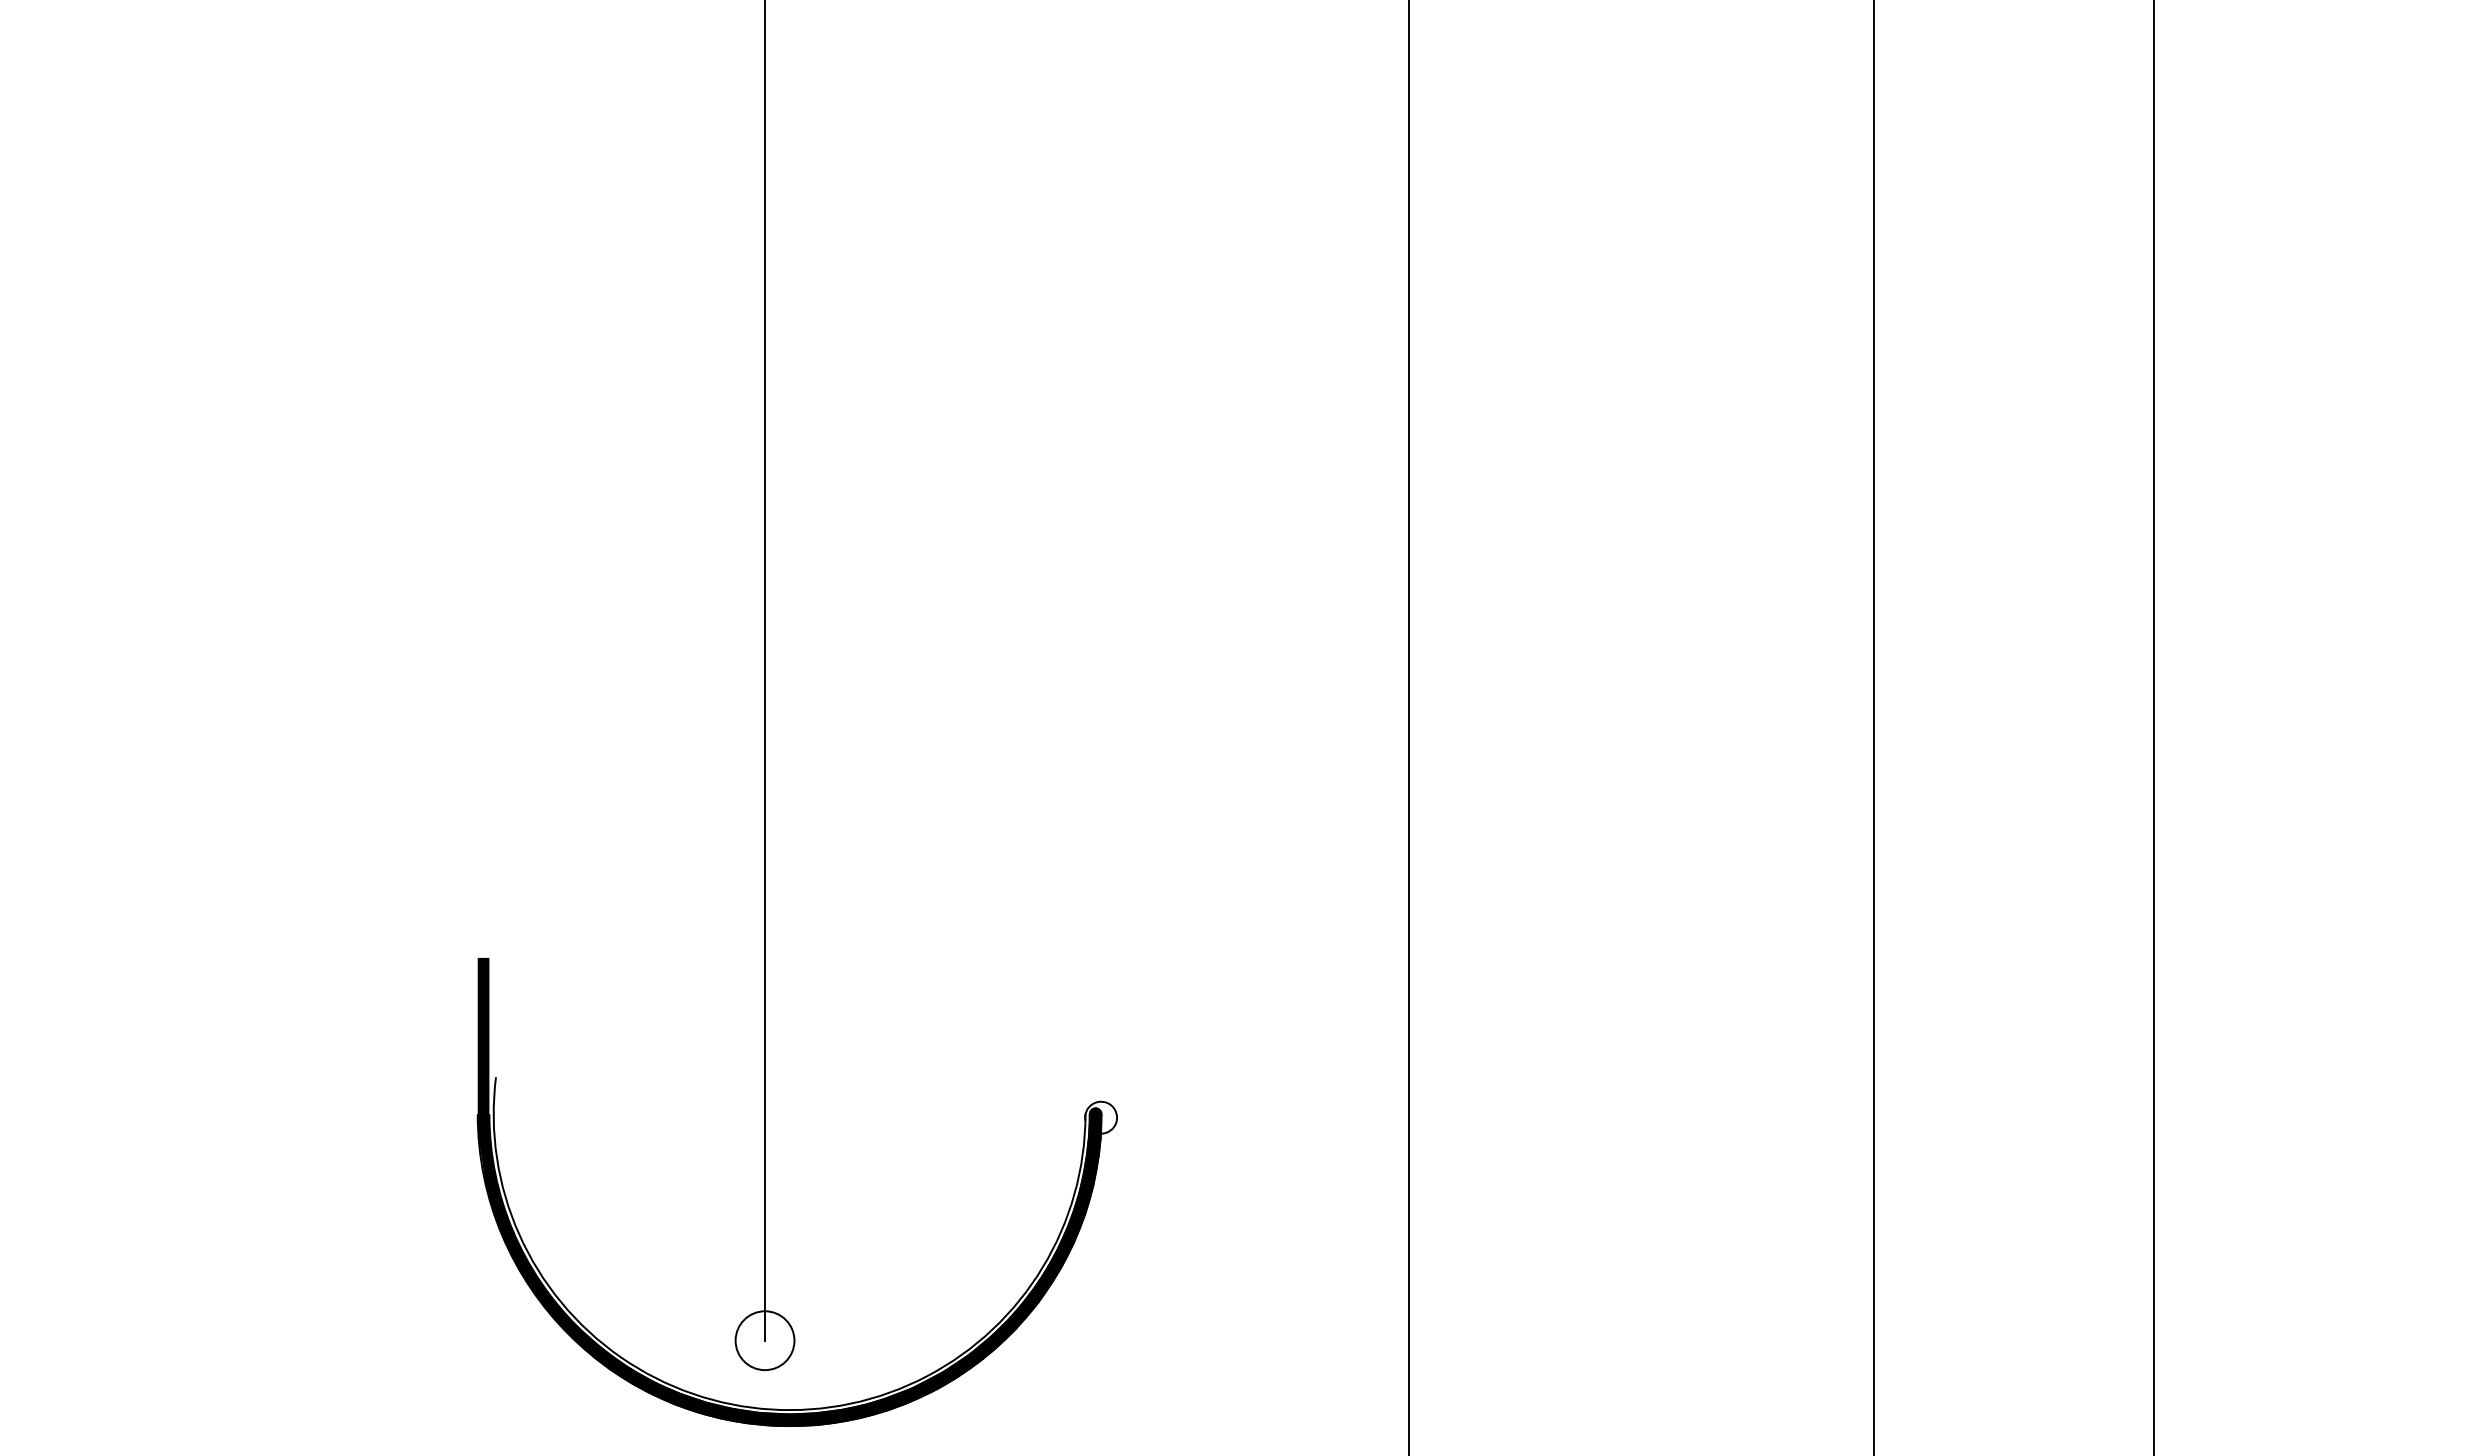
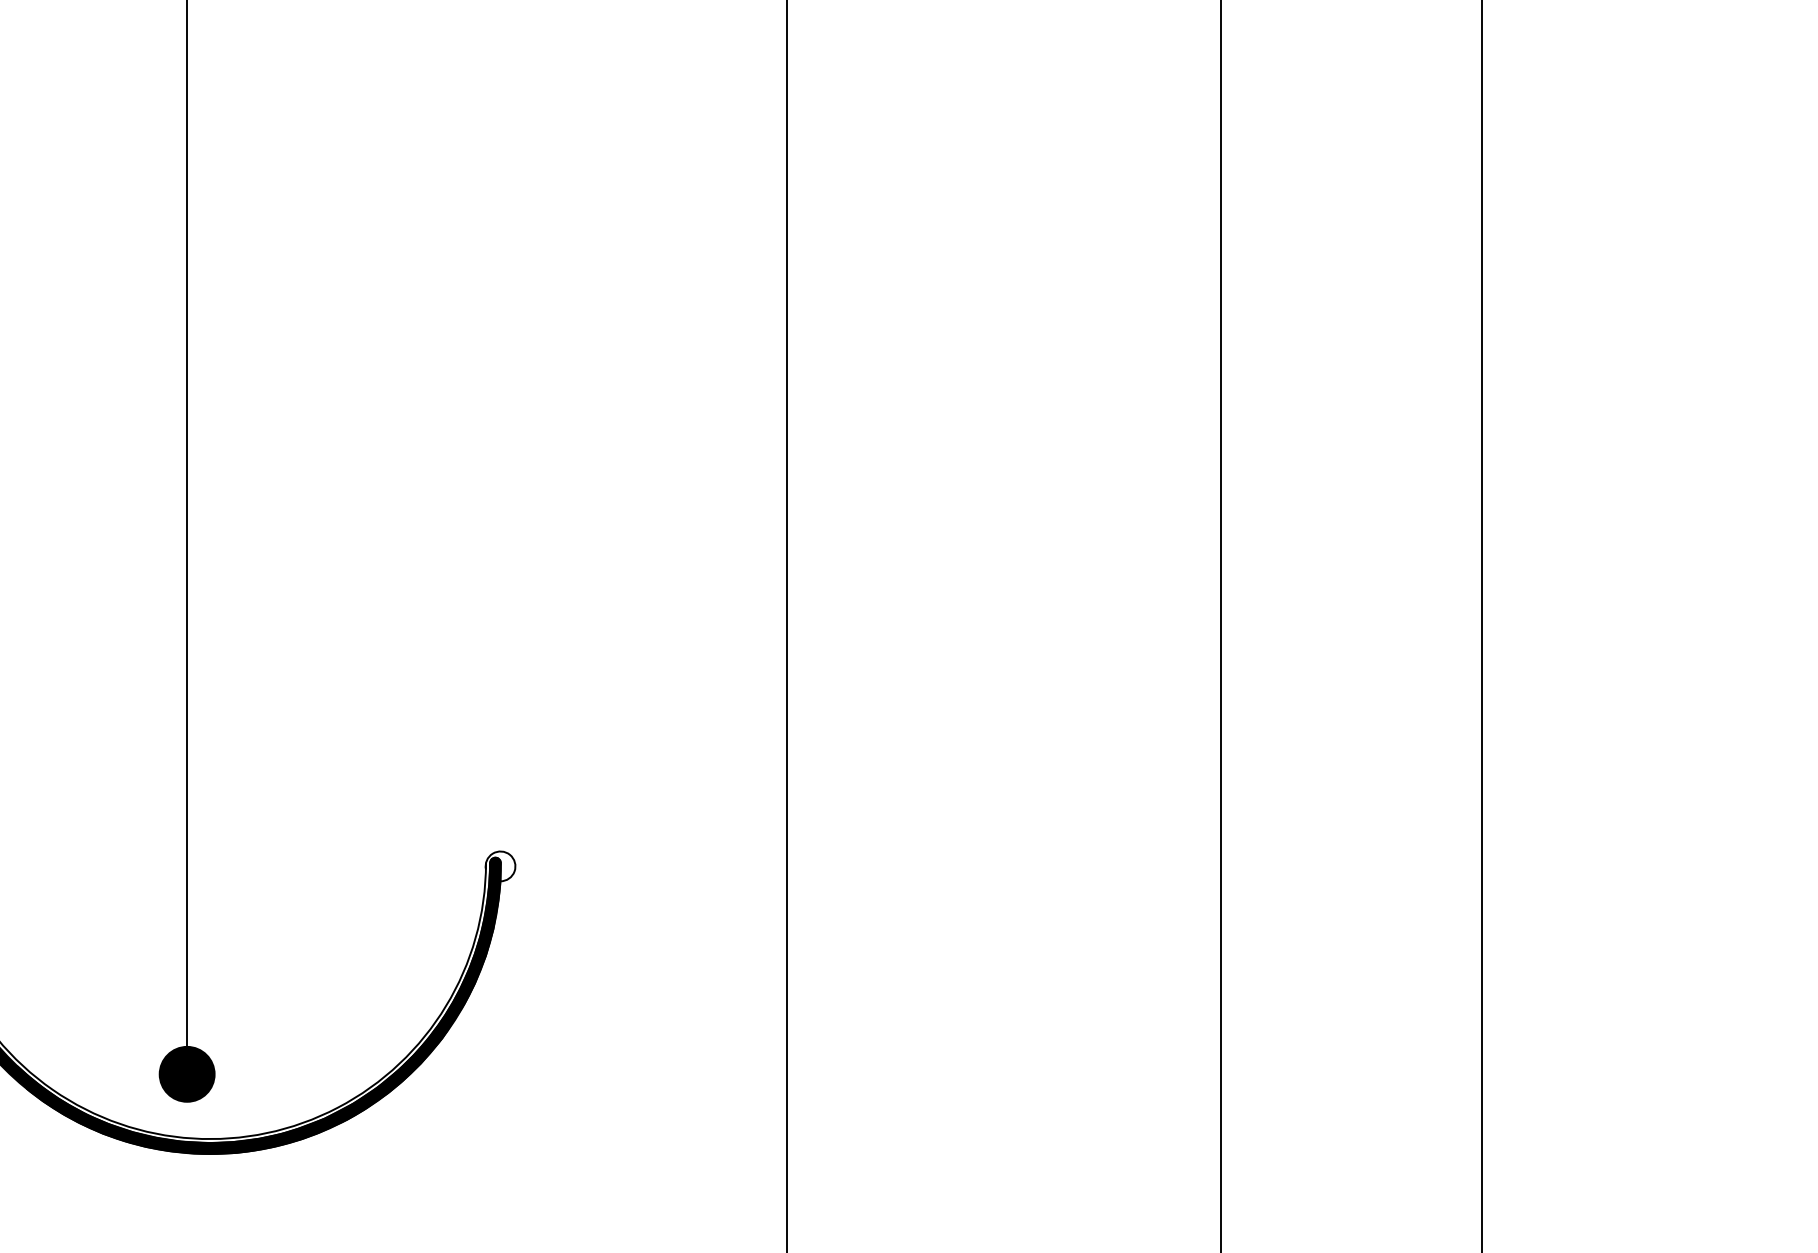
fill: (764, 1340) -> (186, 1074), added

